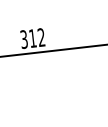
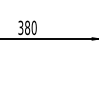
text: (36, 37) -> (30, 27), 312 -> 380

